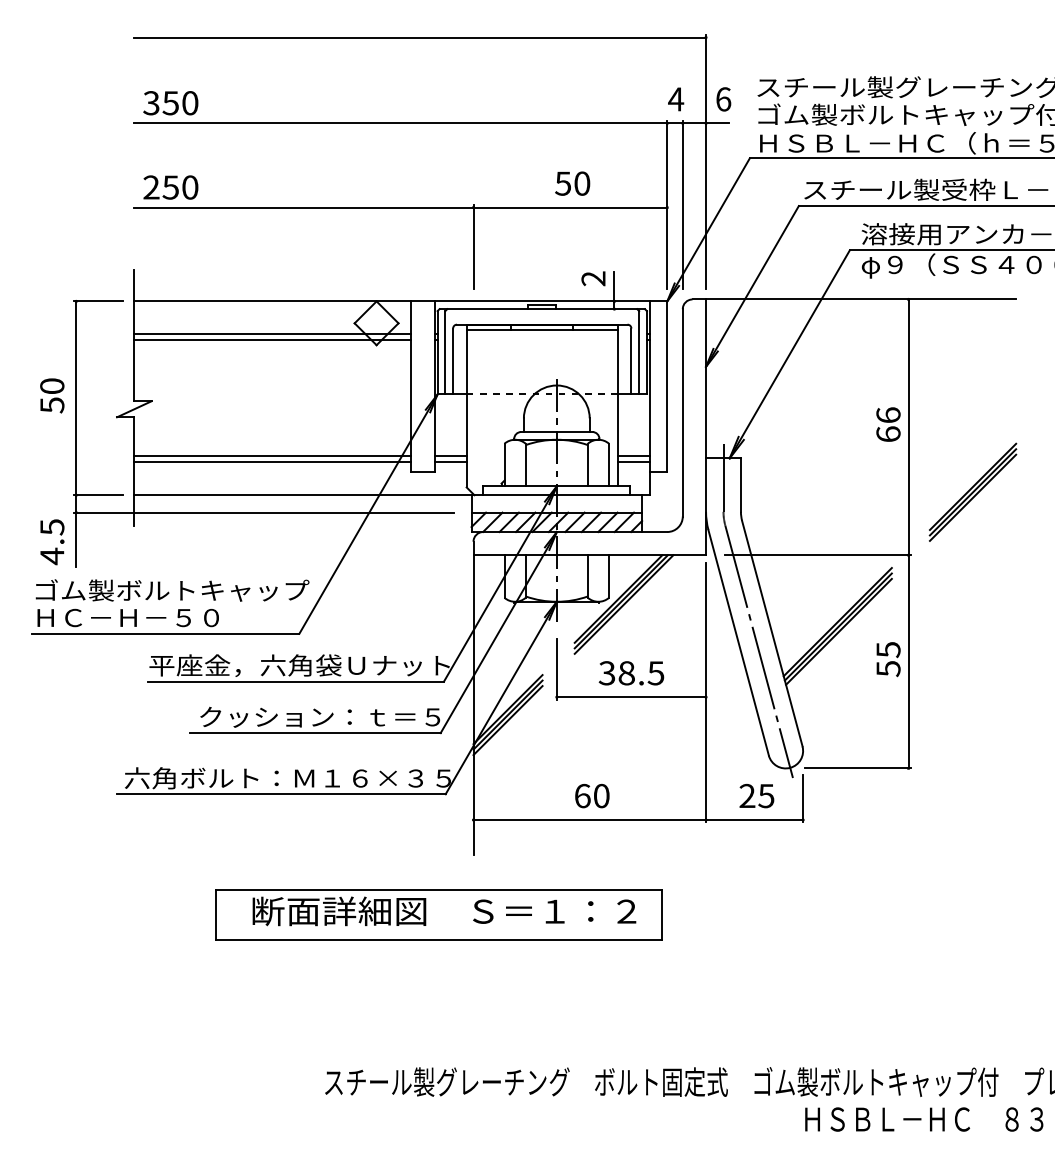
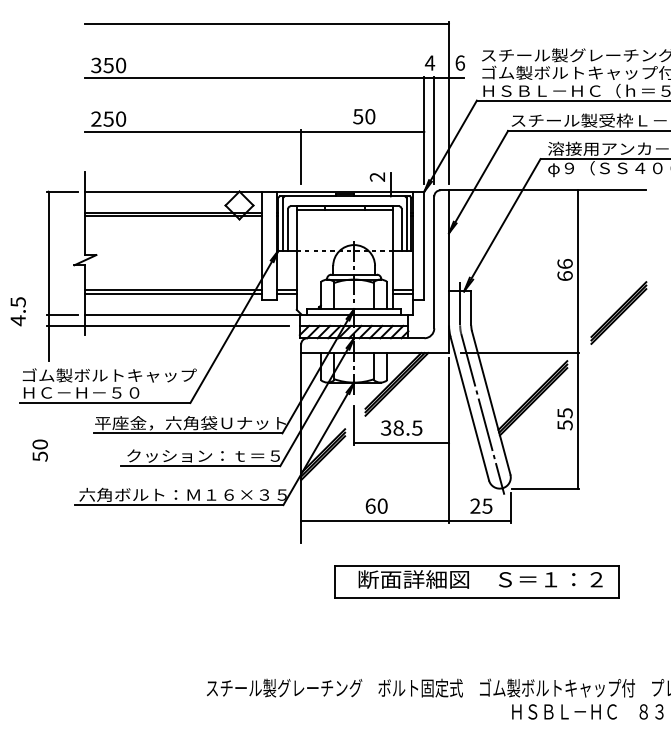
text: (51, 395) -> (39, 450), moved
text: (51, 541) -> (17, 311), moved
part: (437, 914) -> (476, 581), moved

